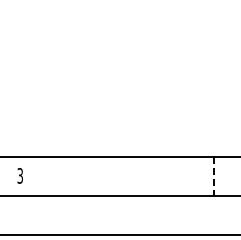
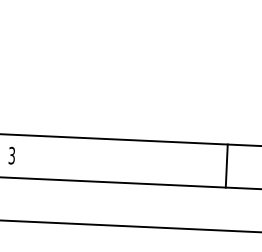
line: (213, 176) -> (226, 166), dashed -> solid

